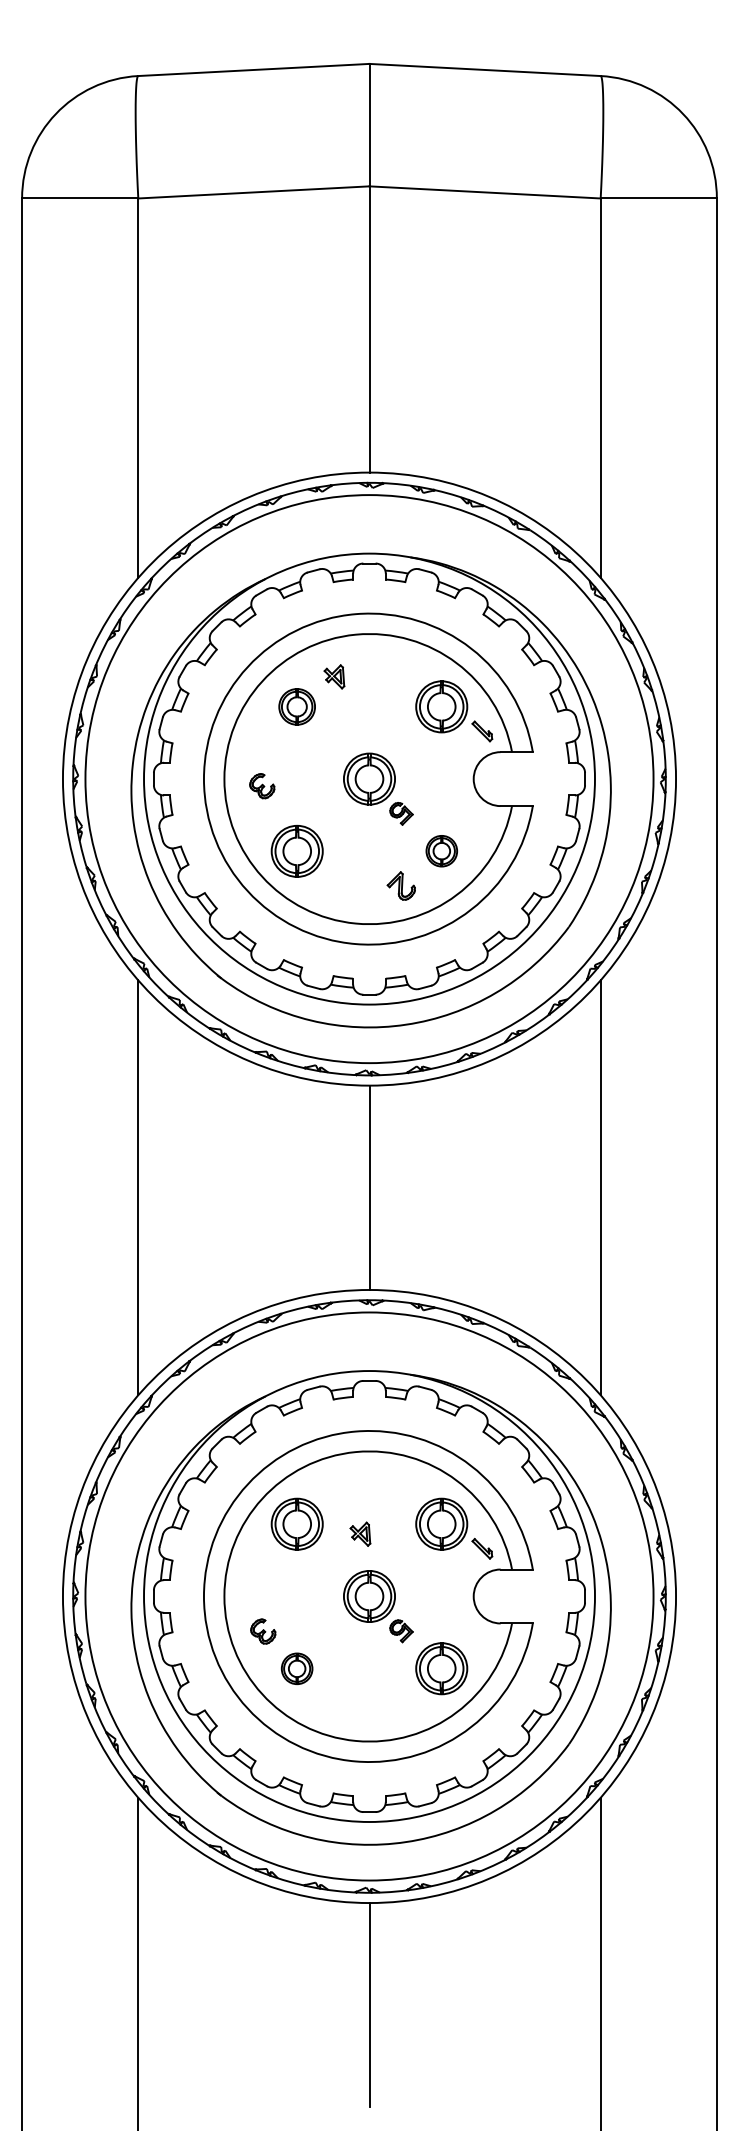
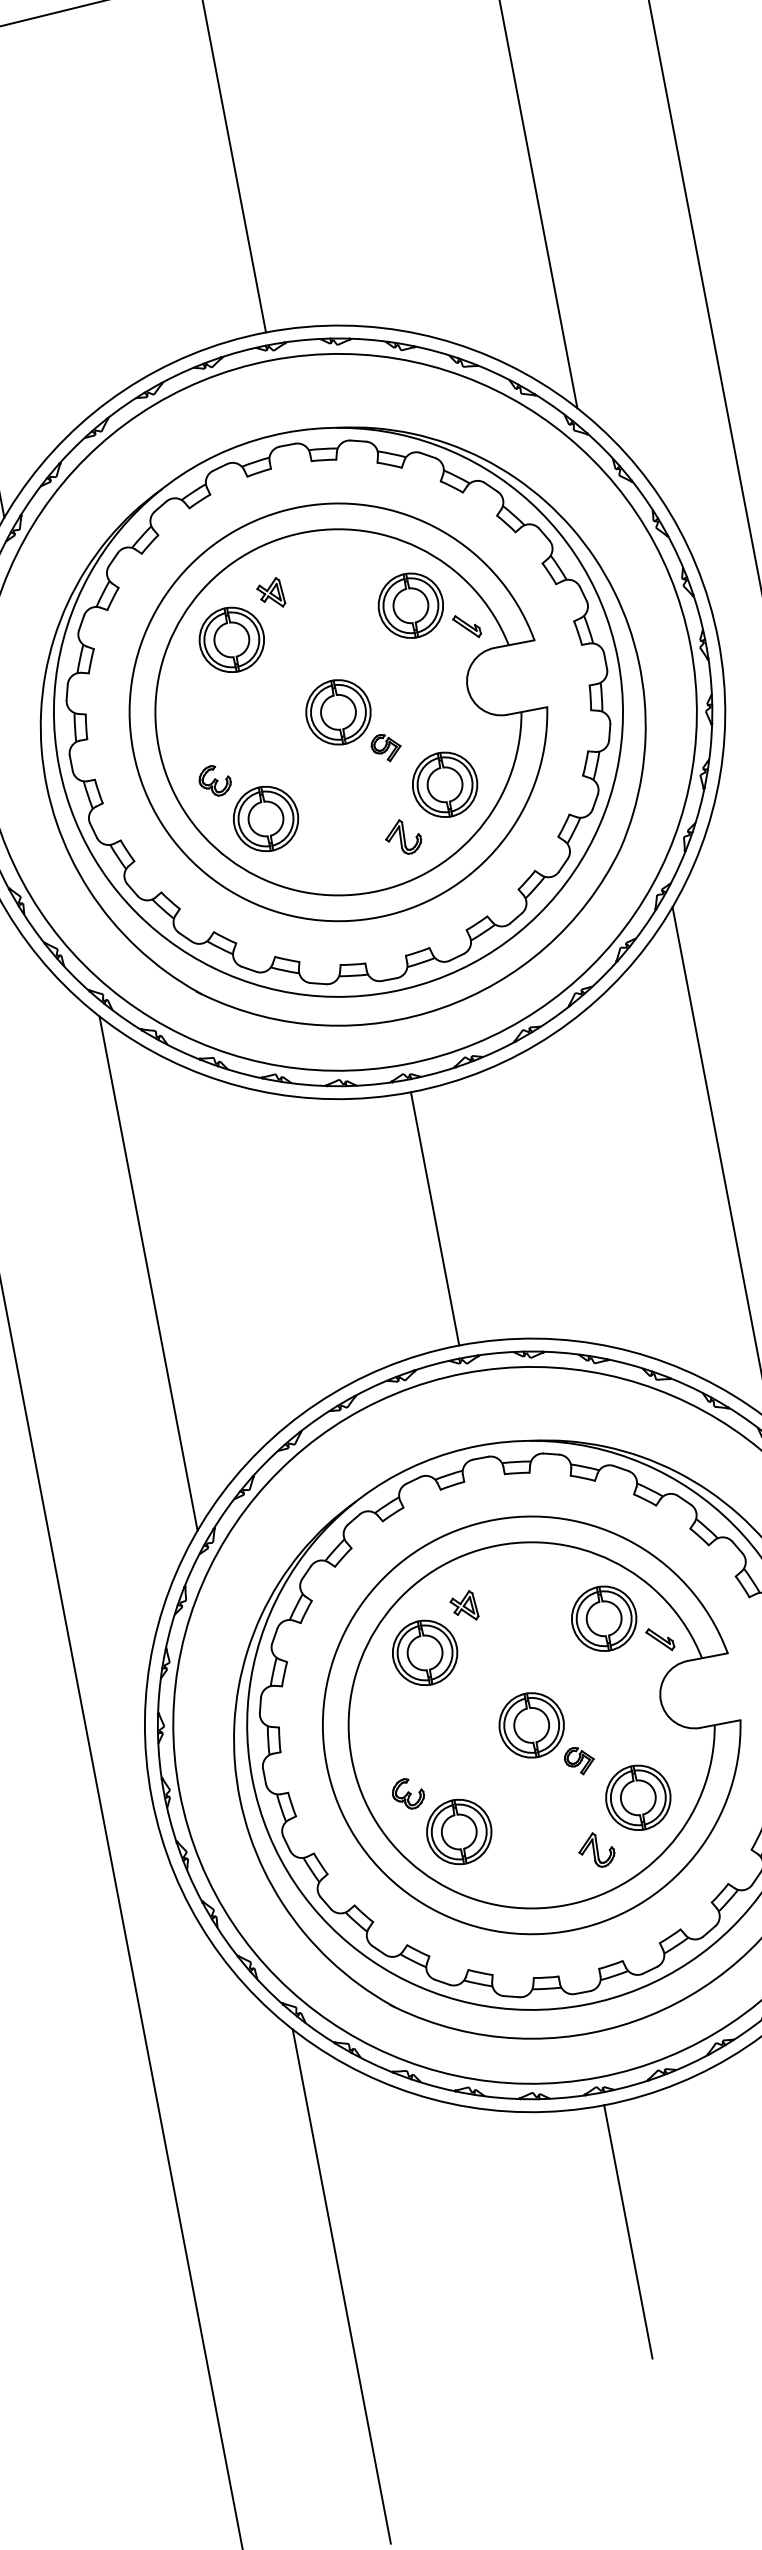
part: (296, 706) -> (230, 639), size x1.43
part: (262, 786) -> (215, 781), moved
part: (441, 850) -> (444, 783), size x1.67
part: (360, 1533) -> (463, 1606), moved
part: (296, 1668) -> (458, 1831), size x1.67
part: (400, 1703) -> (595, 1850), added

